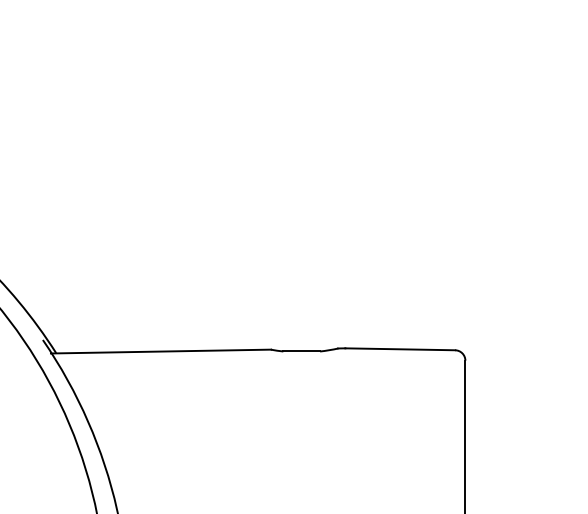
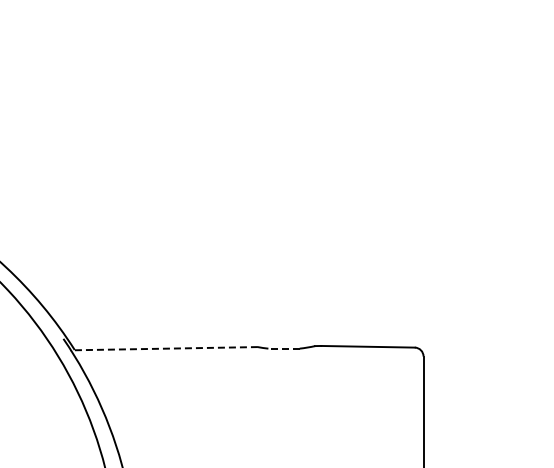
line: (161, 351) -> (164, 348), solid -> dashed
line: (302, 351) -> (284, 348), solid -> dashed

